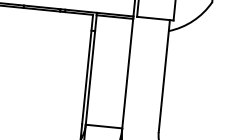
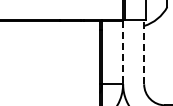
line: (128, 73) -> (123, 52), solid -> dashed
line: (164, 75) -> (144, 51), solid -> dashed

